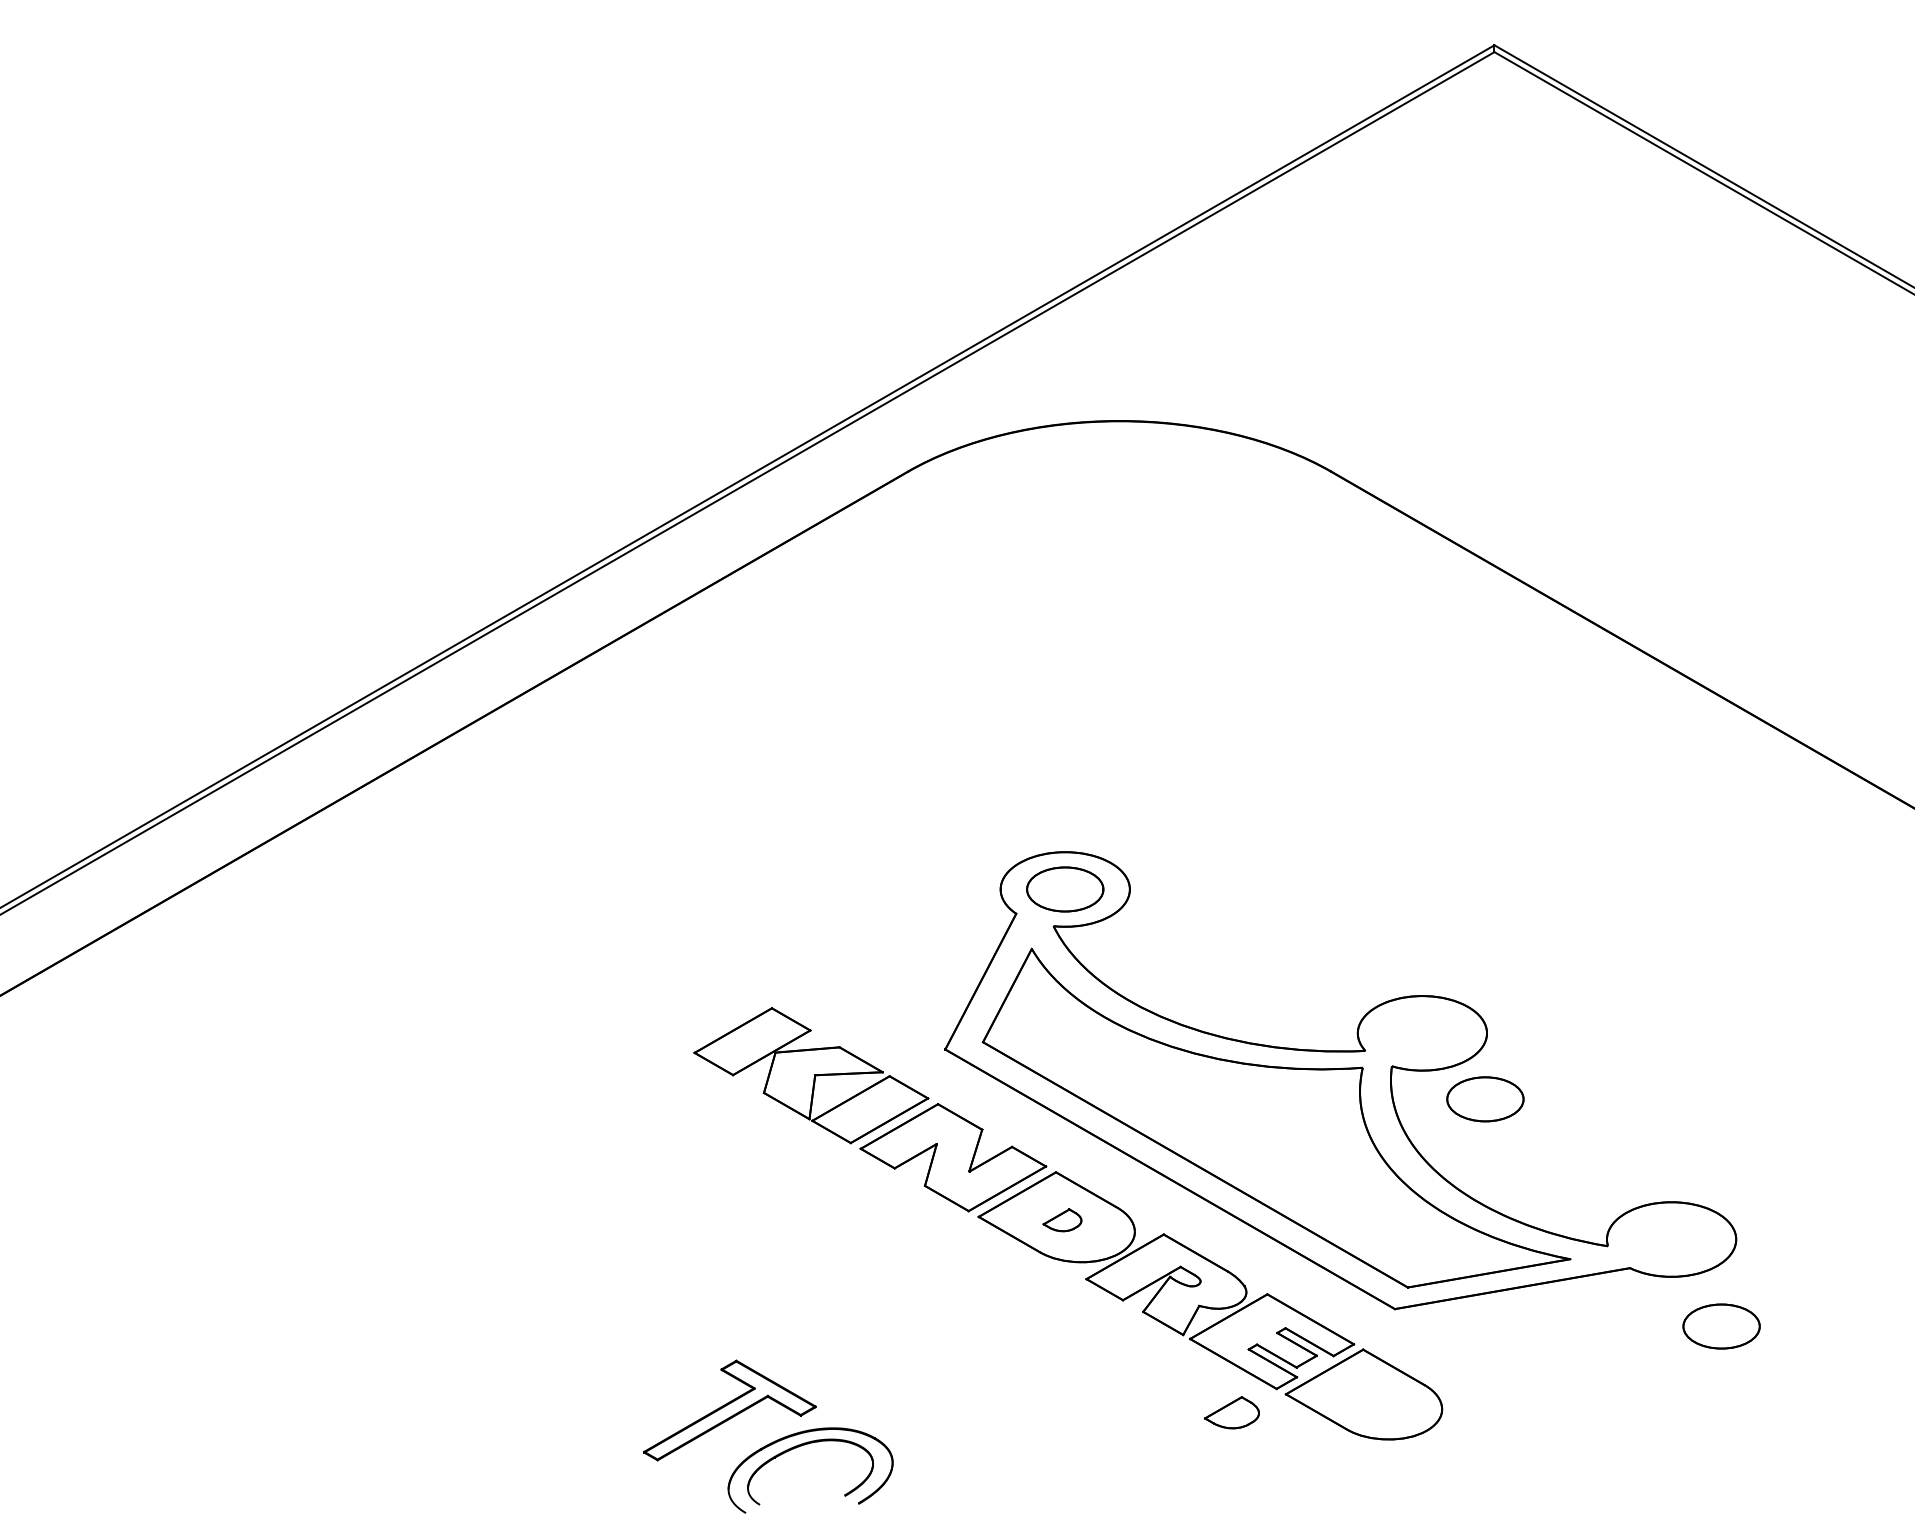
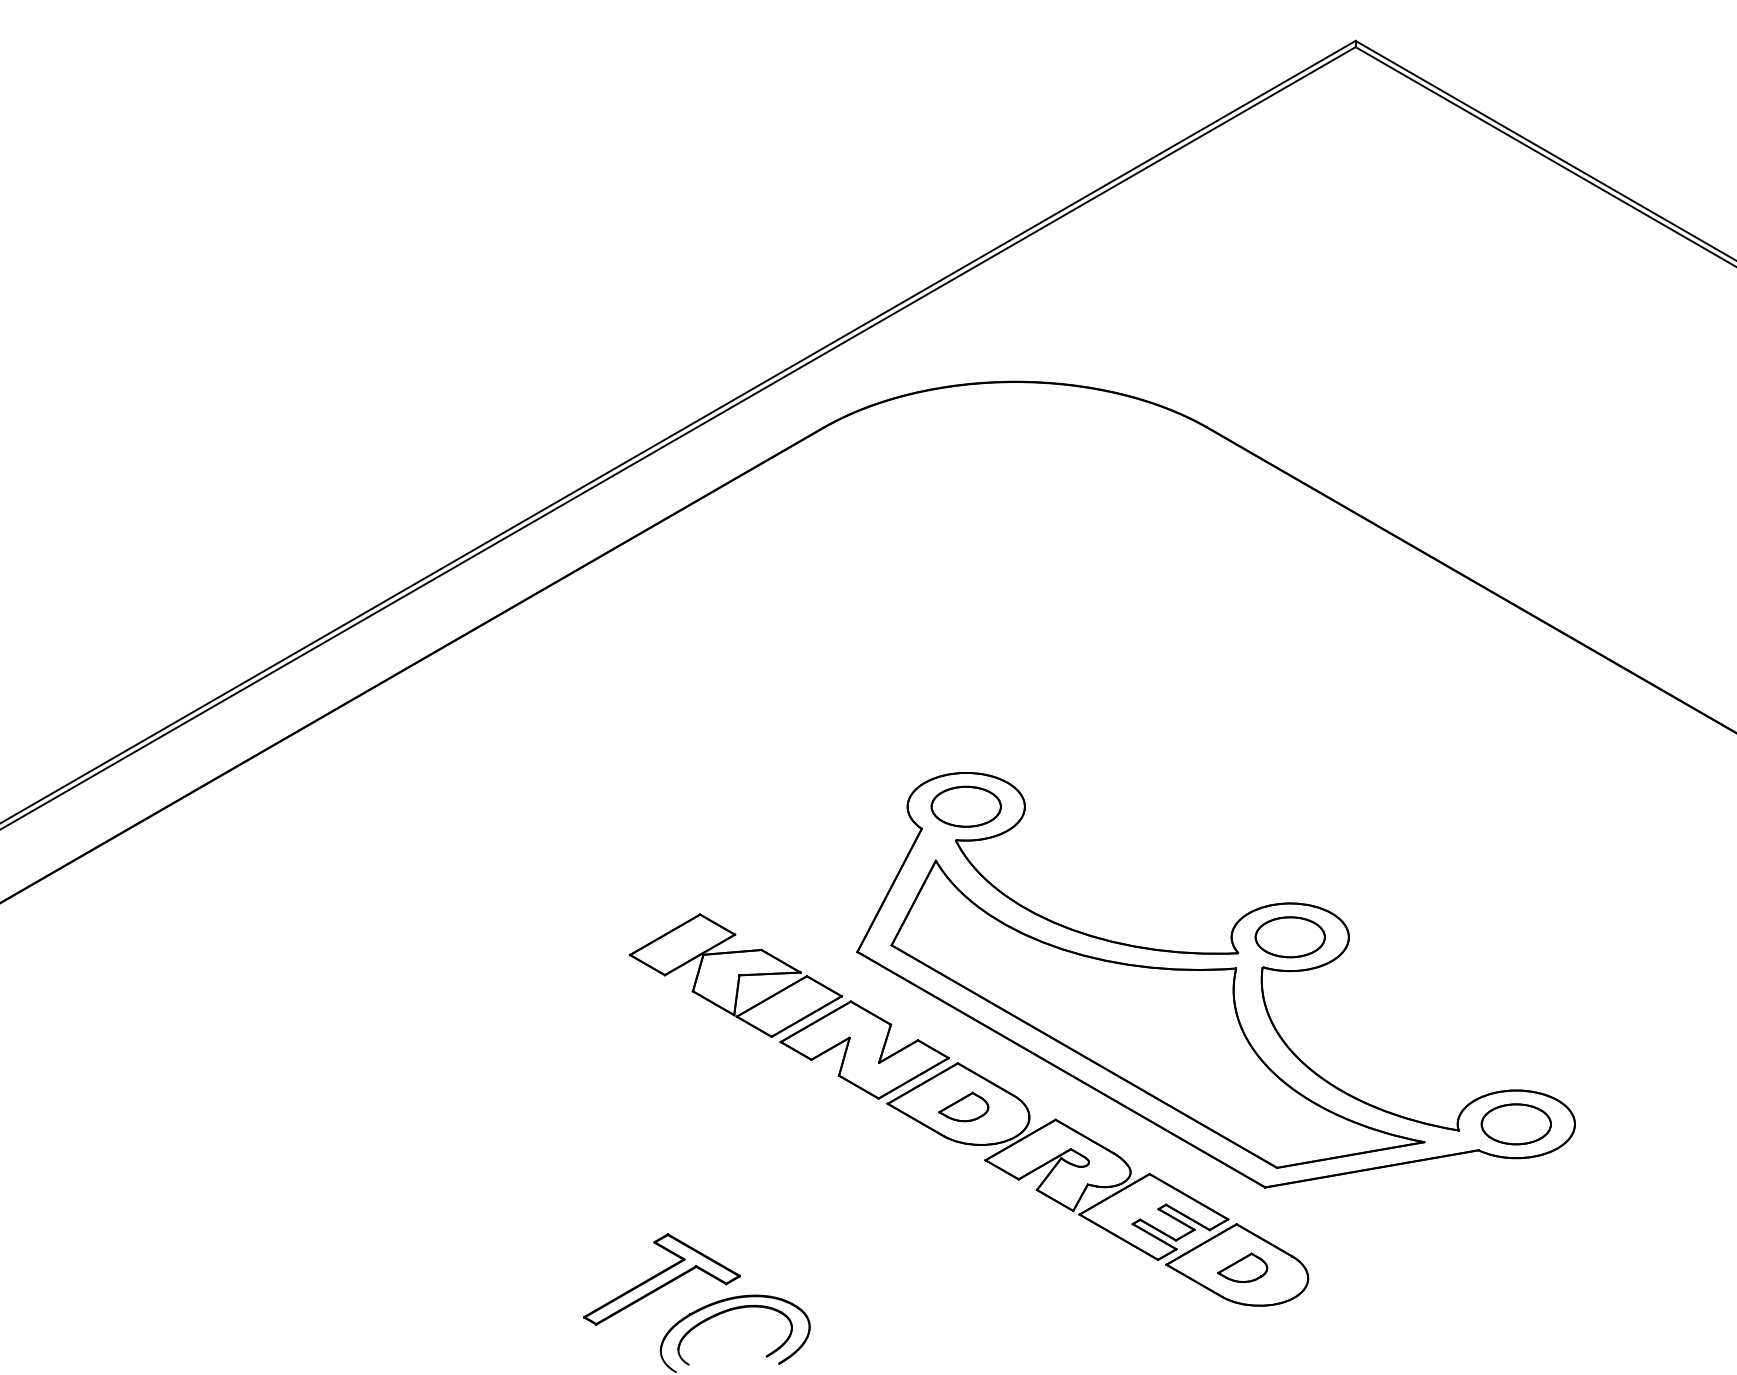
part: (1485, 1099) -> (1290, 937), moved
part: (1062, 1219) -> (963, 1106), size x1.43
part: (1721, 1326) -> (1516, 1124), moved
part: (1231, 1412) -> (1242, 1267), moved

